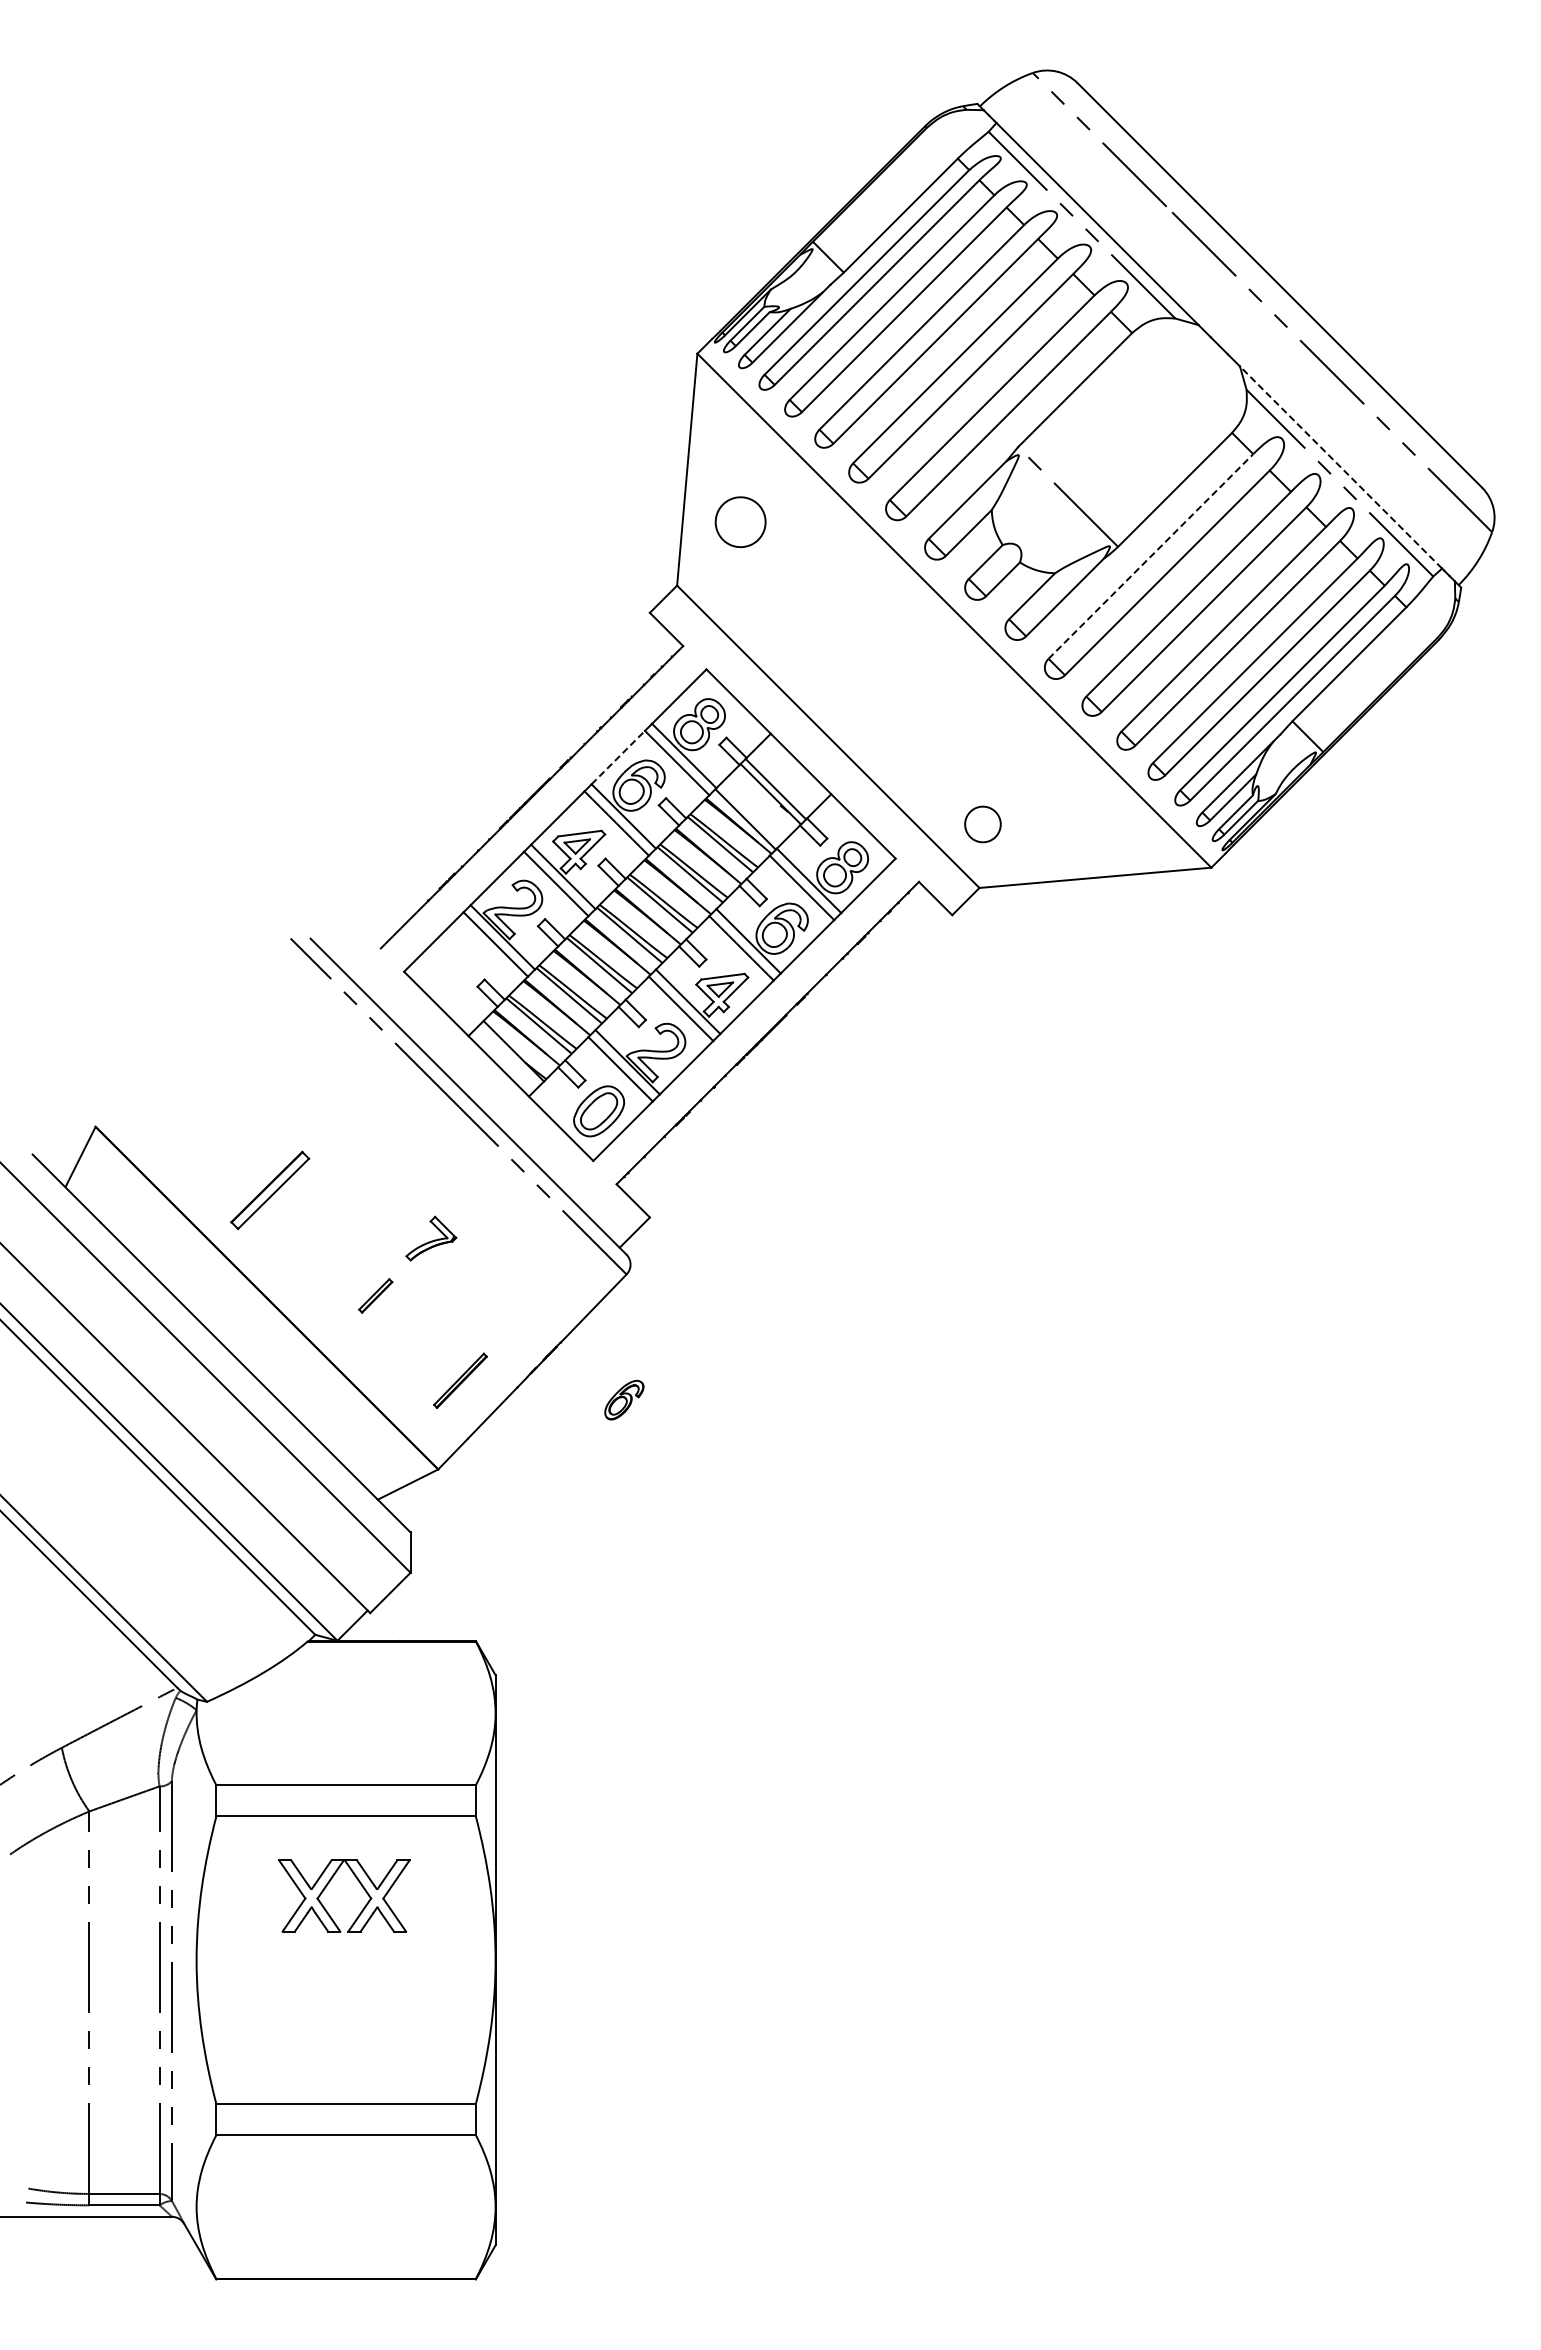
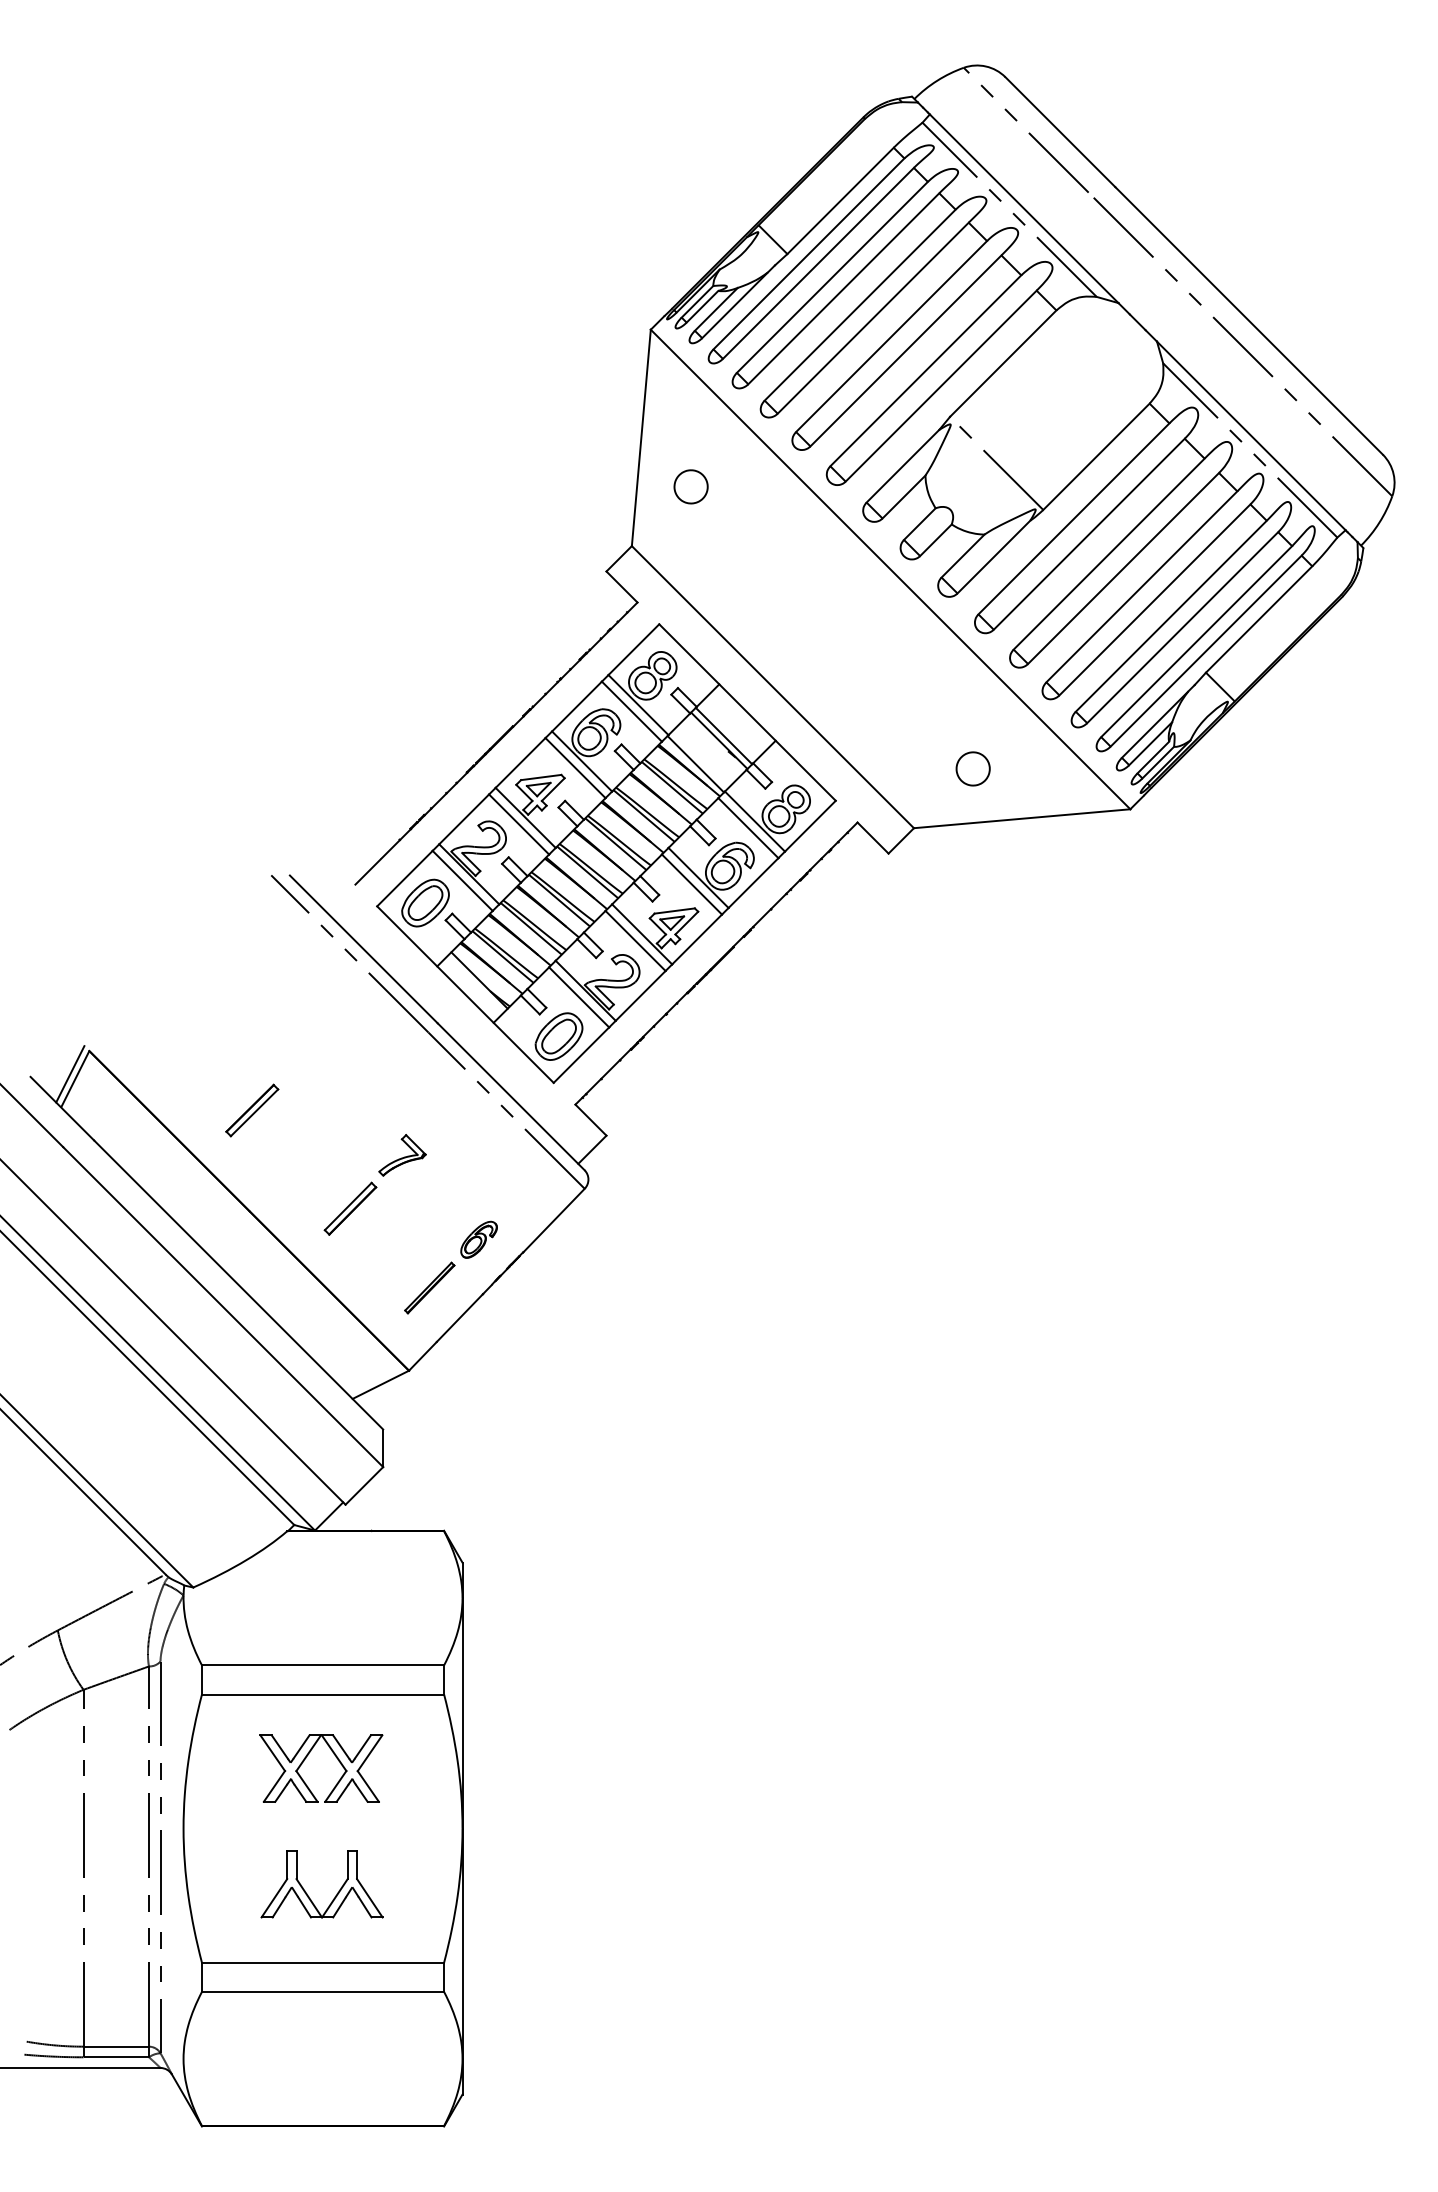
line: (1341, 467) -> (1251, 435), dashed -> solid
part: (740, 521) -> (691, 486), size x0.71
line: (1150, 556) -> (1073, 518), dashed -> solid
line: (618, 757) -> (577, 706), dashed -> solid
part: (982, 824) -> (972, 768), moved
part: (455, 968) -> (425, 903), added
line: (75, 1151) -> (70, 1074), added
part: (270, 1190) -> (252, 1110), size x0.71
part: (375, 1295) -> (350, 1208), size x1.67
part: (624, 1399) -> (479, 1239), moved
part: (328, 2028) -> (306, 1892), added

